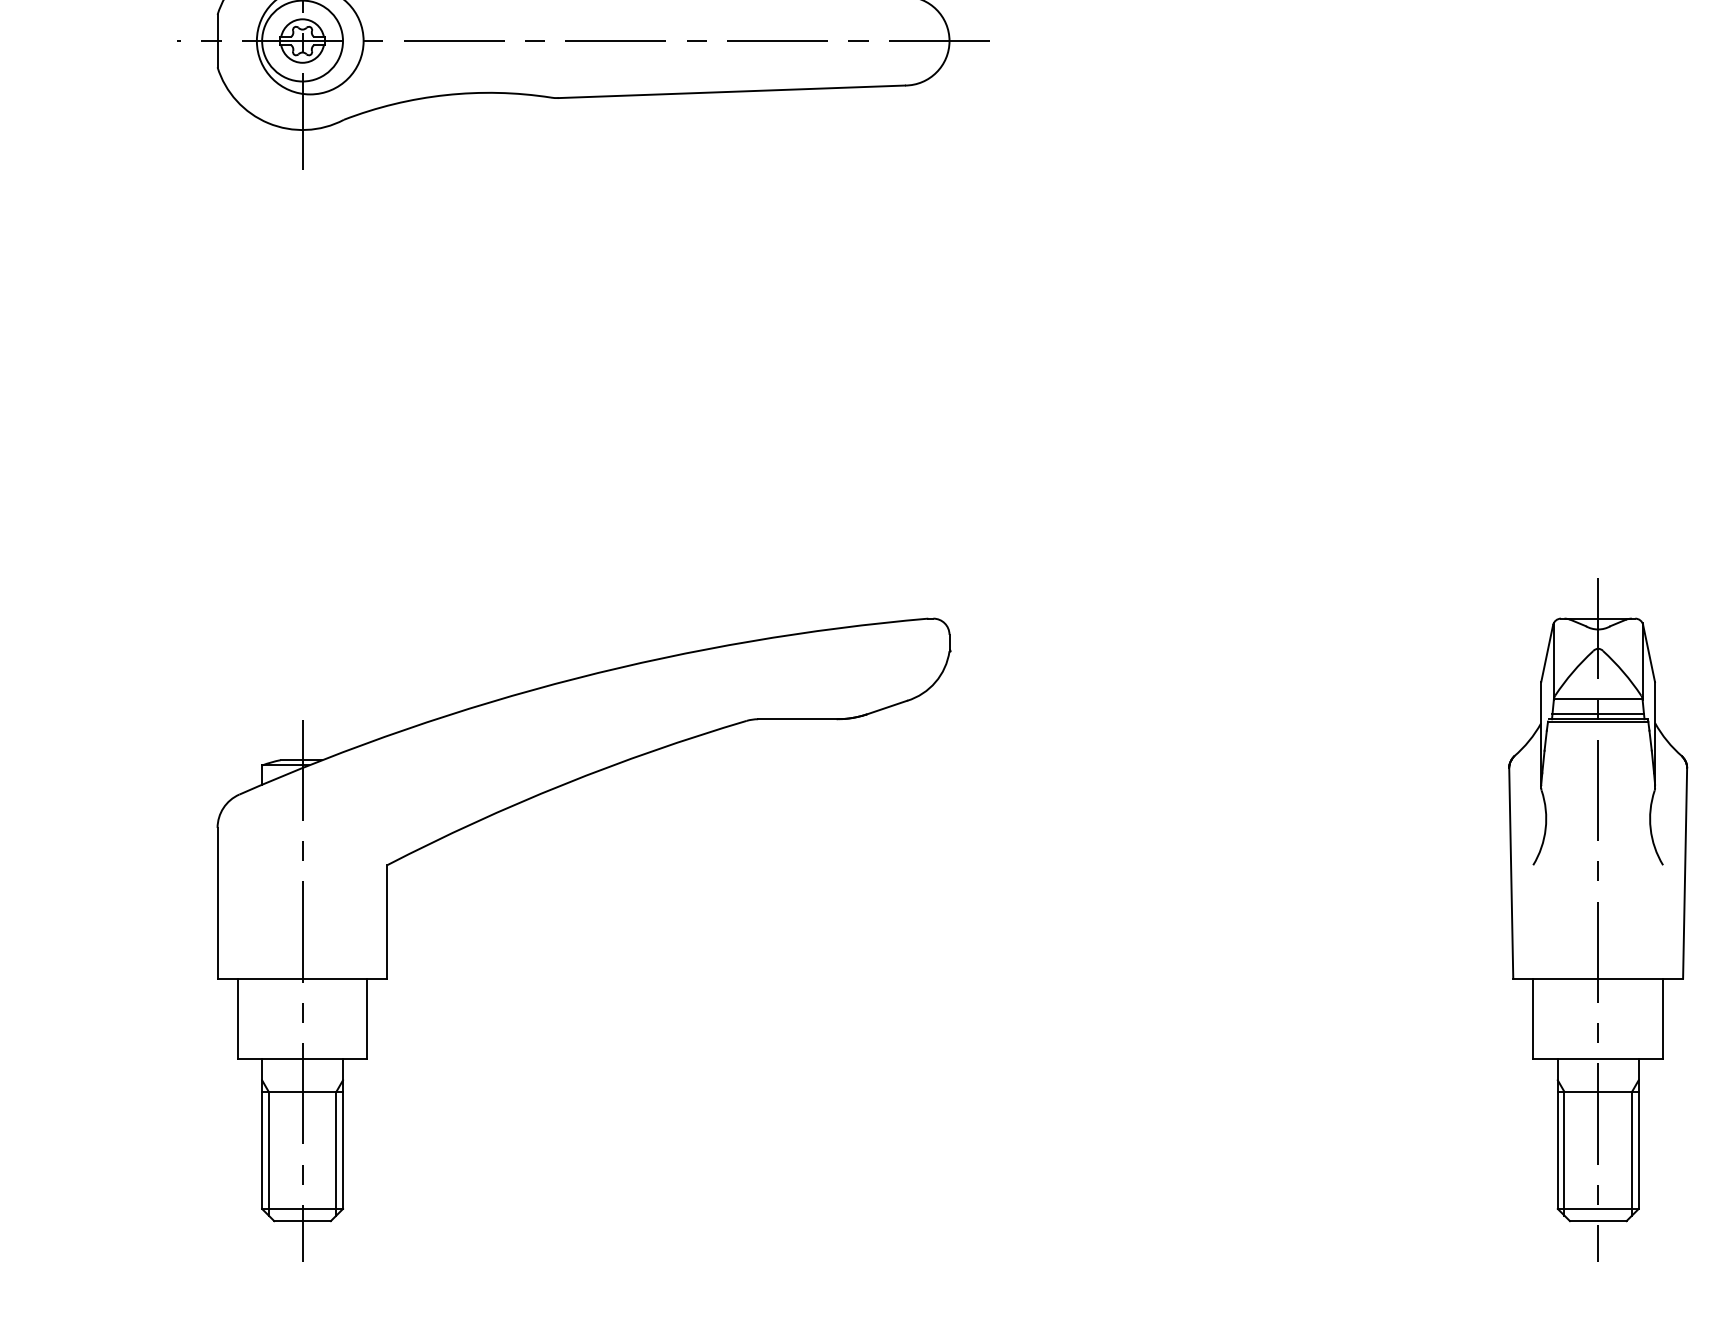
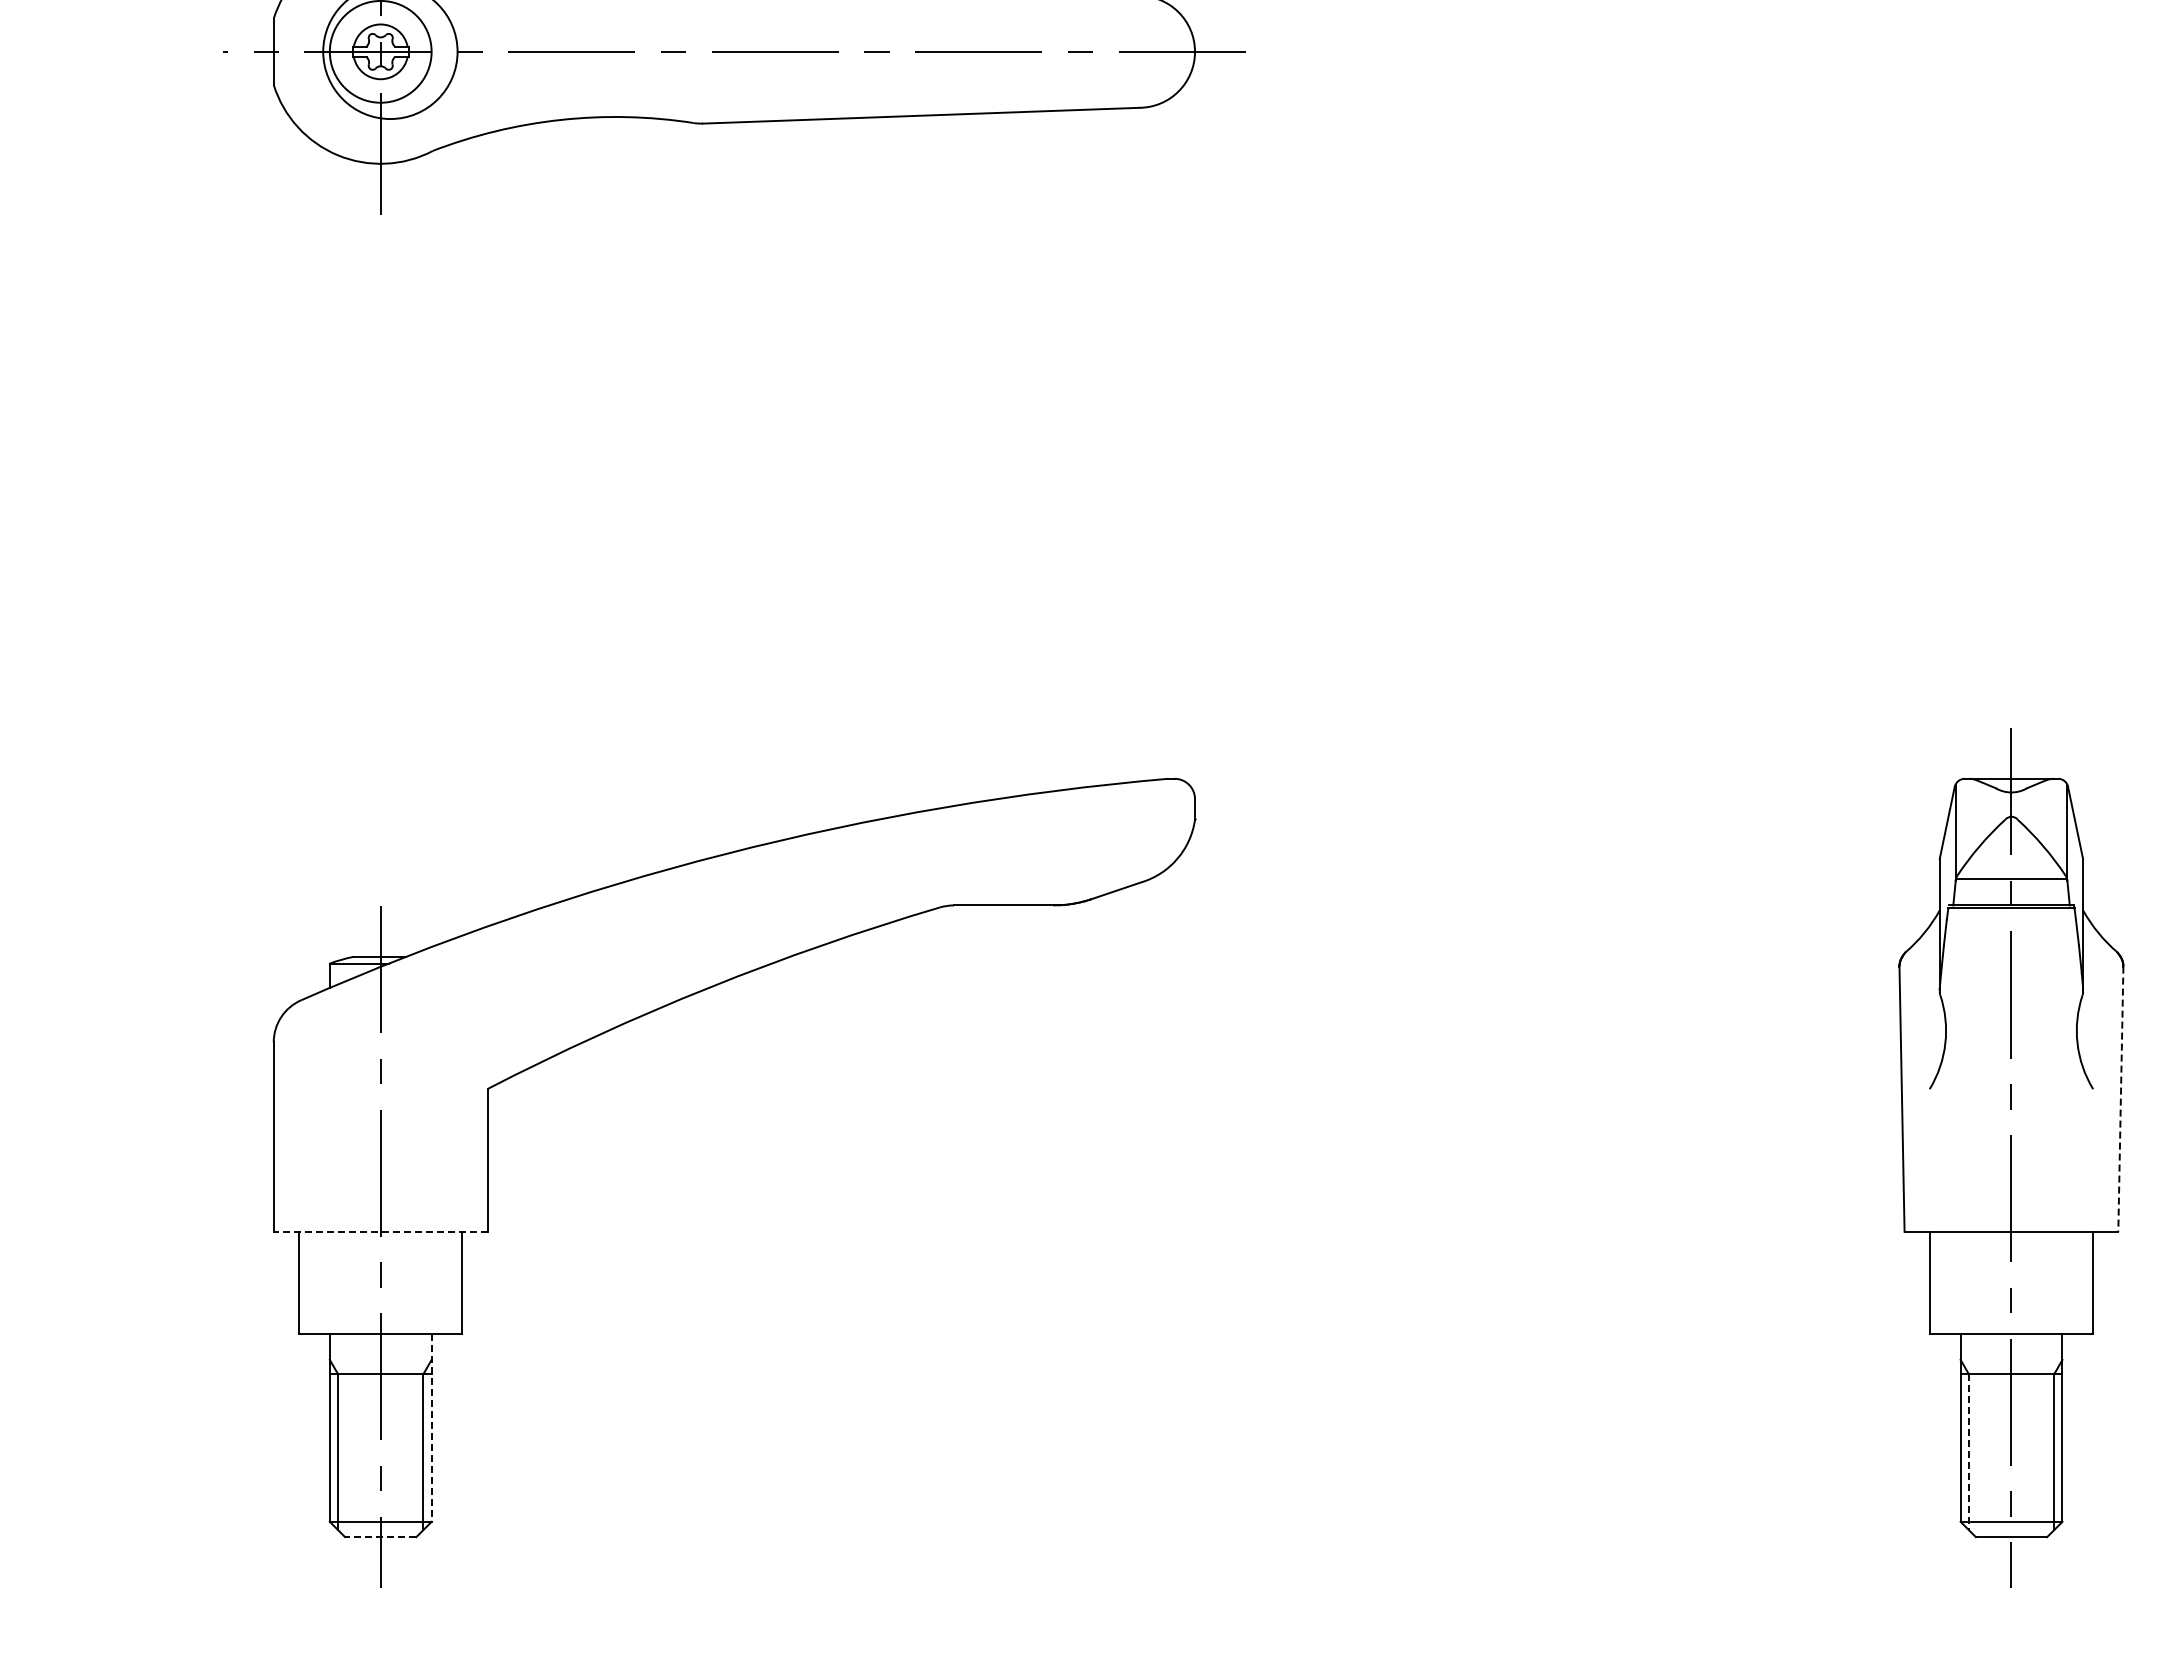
line: (1598, 714) -> (2011, 899), removed
line: (1684, 873) -> (2120, 1099), solid -> dashed
line: (302, 978) -> (380, 1231), solid -> dashed
line: (342, 1134) -> (431, 1428), solid -> dashed
line: (1564, 1153) -> (1968, 1452), solid -> dashed
line: (302, 1221) -> (380, 1537), solid -> dashed

